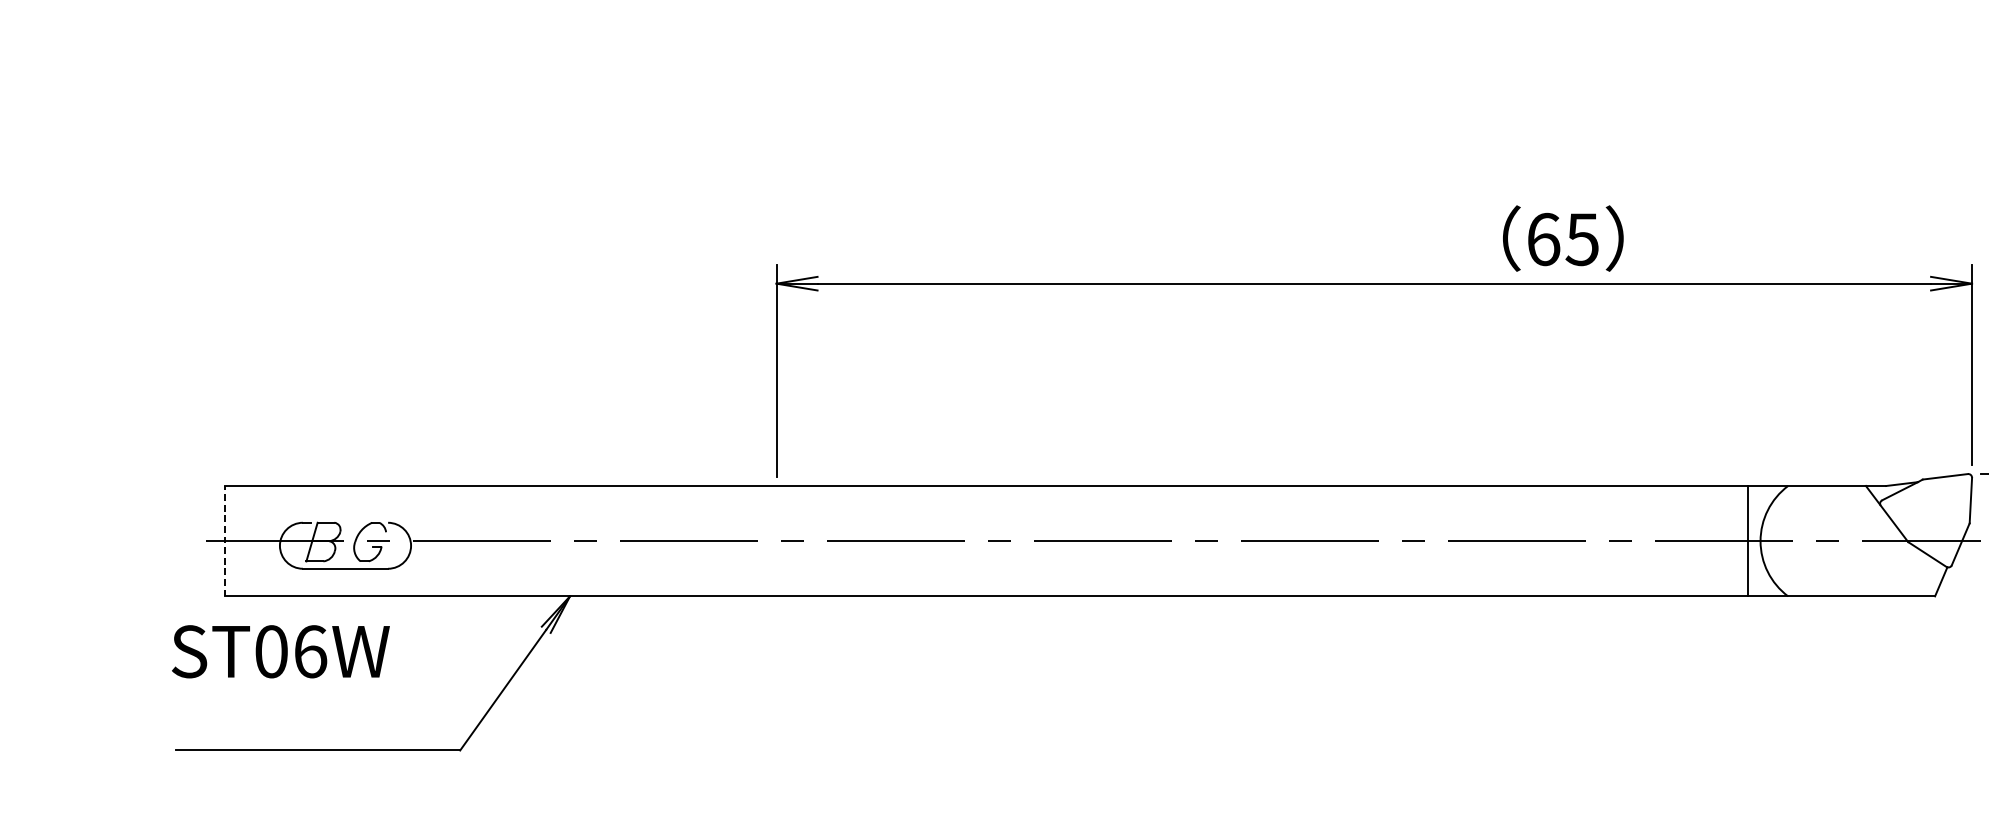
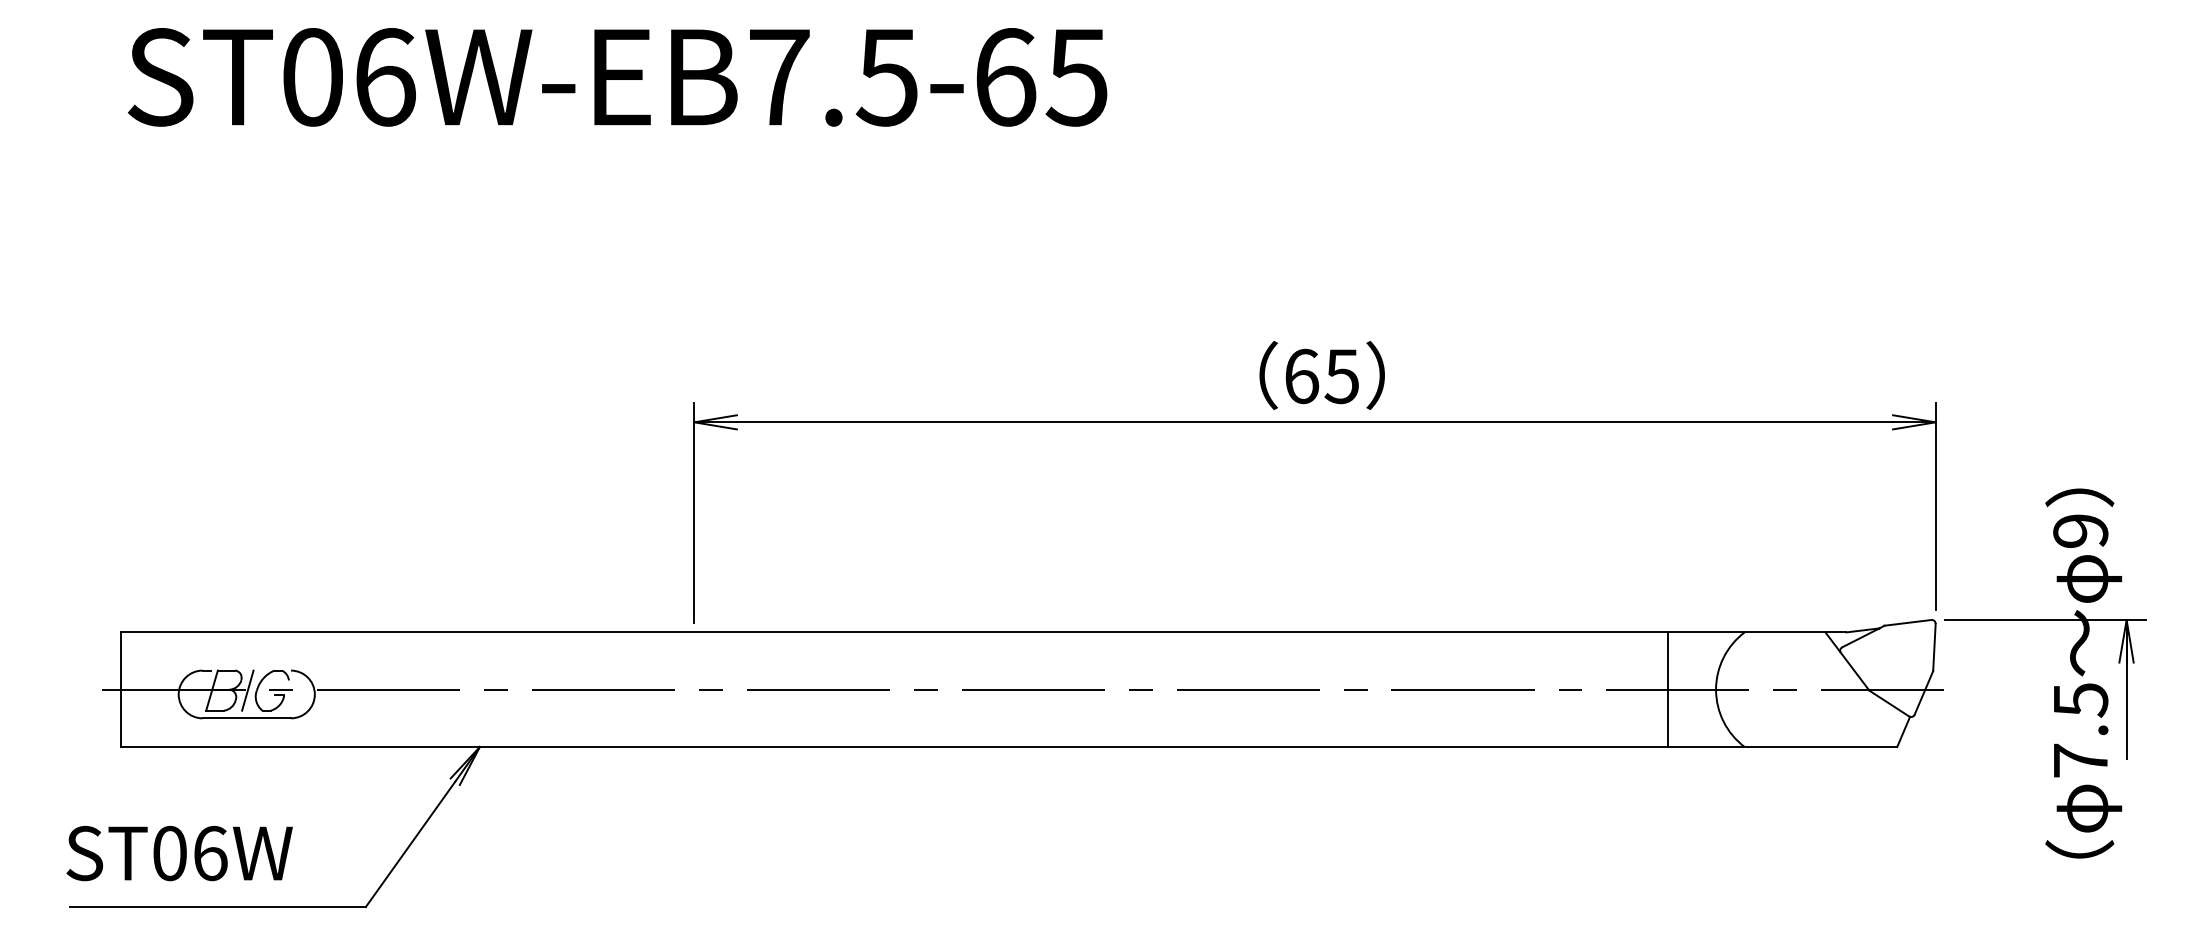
text: (1562, 238) -> (1321, 375), moved
line: (224, 540) -> (121, 689), dashed -> solid
line: (1748, 540) -> (1668, 689), moved
line: (346, 541) -> (247, 690), added
text: (280, 651) -> (179, 853), moved

